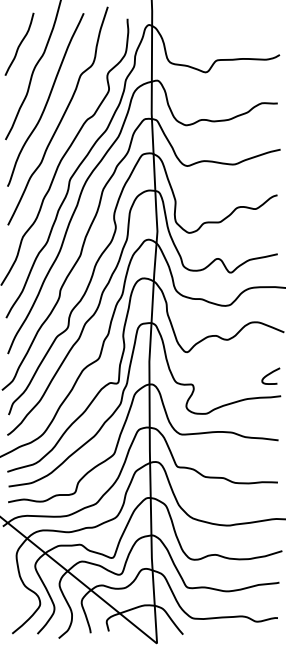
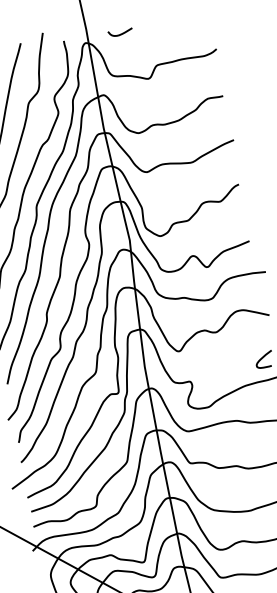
curve: (186, 21) -> (121, 33), added

